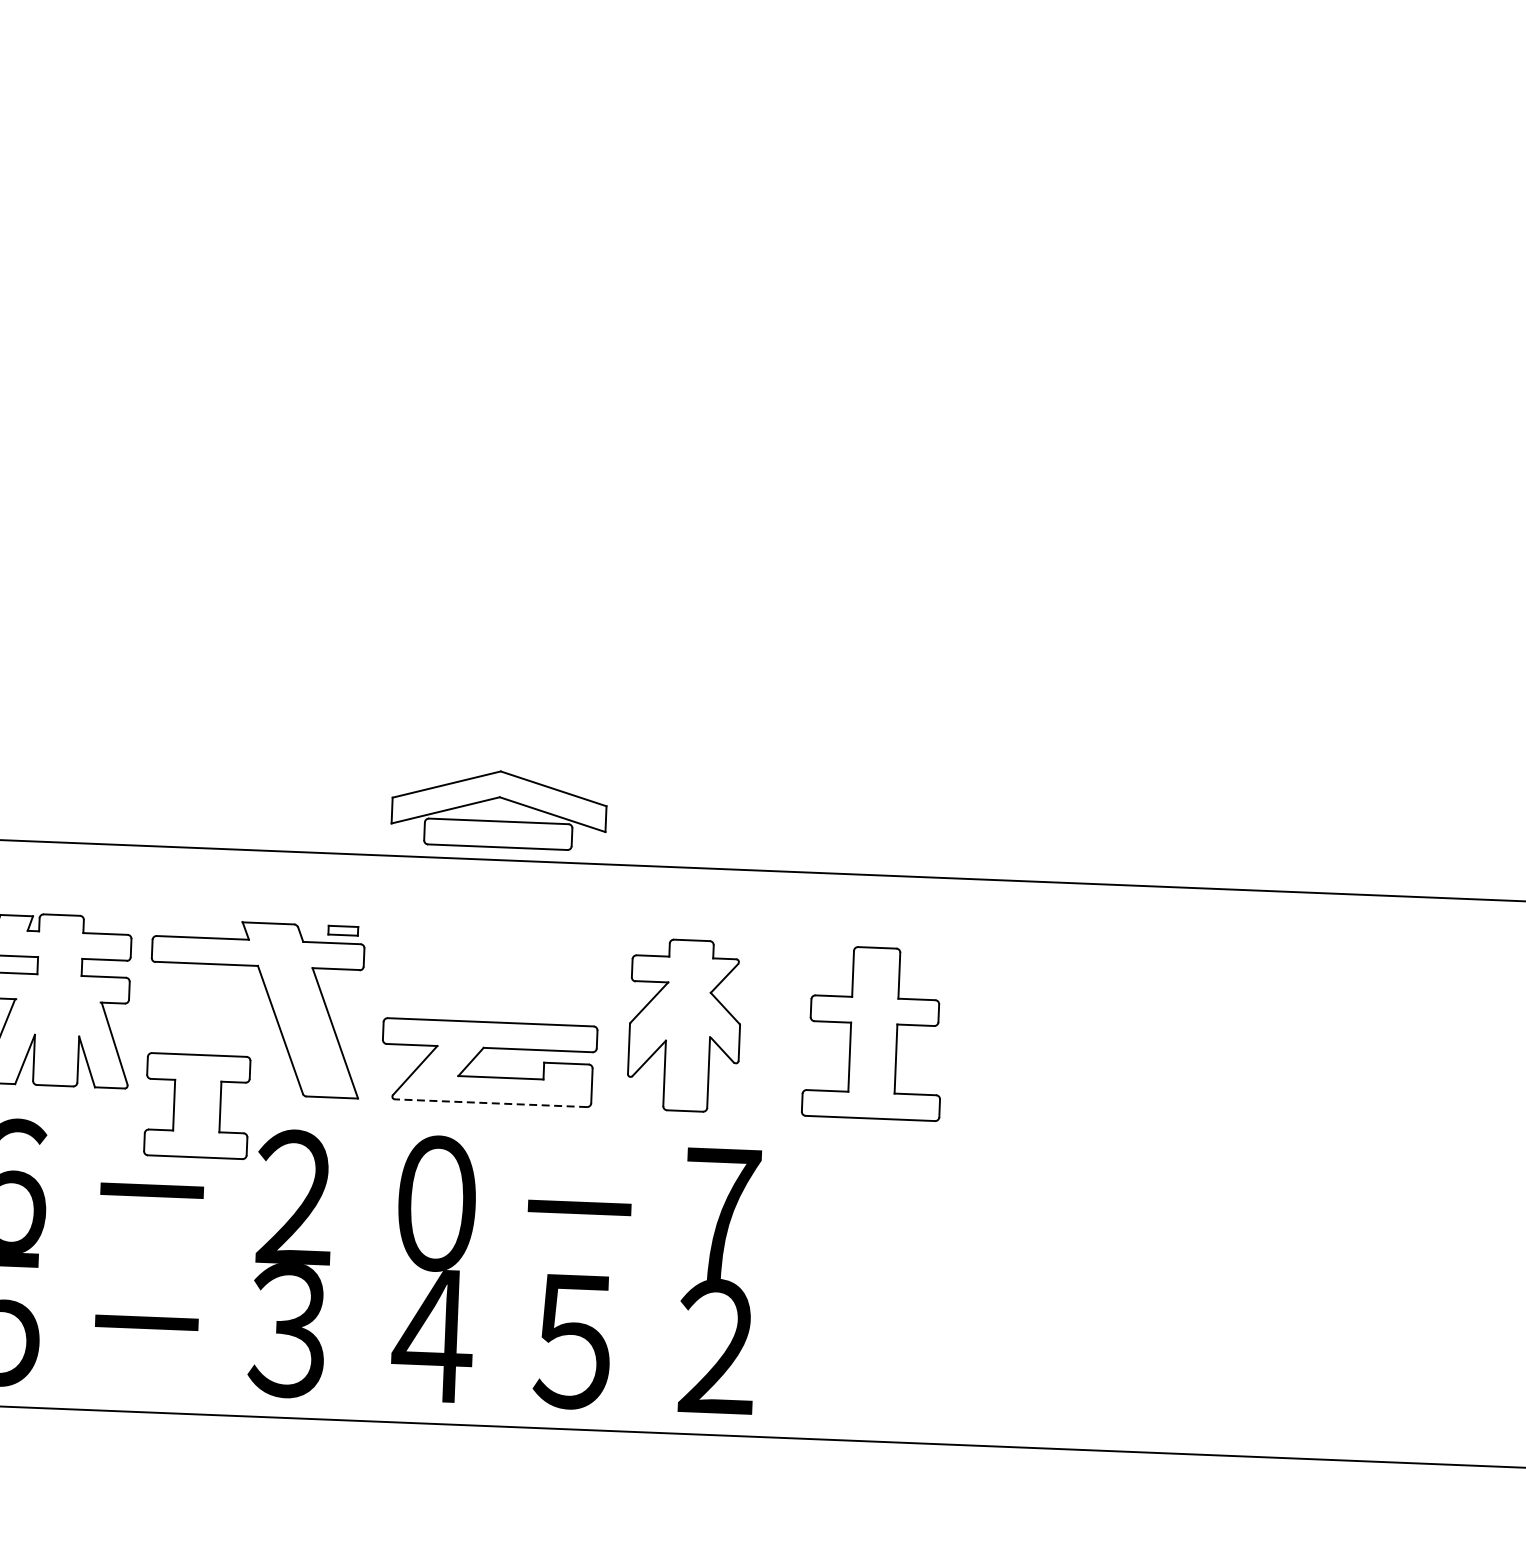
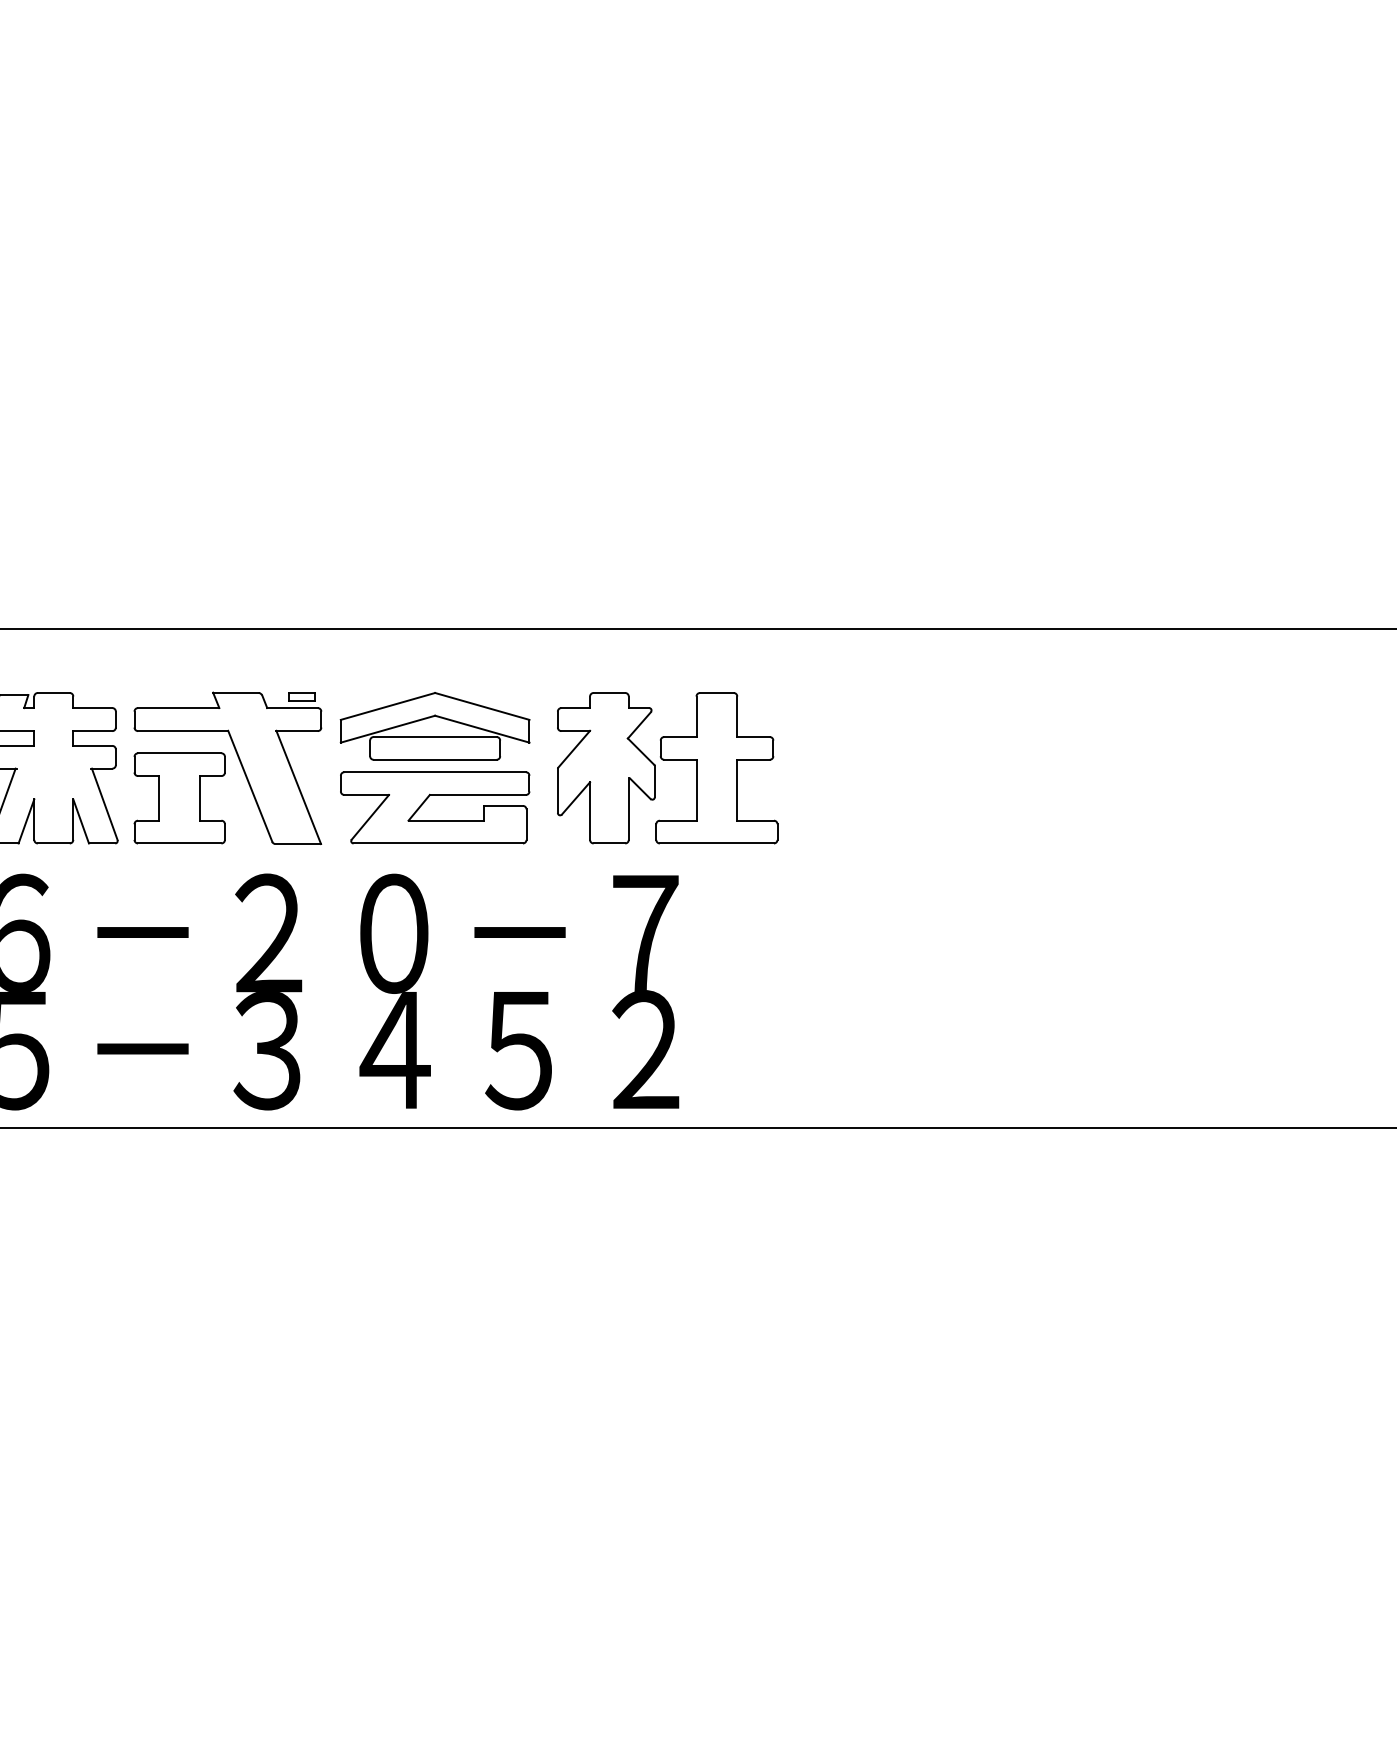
part: (497, 799) -> (433, 717), moved
part: (873, 1033) -> (716, 768), moved
line: (491, 1103) -> (438, 843), dashed -> solid
part: (197, 1106) -> (179, 798), moved

